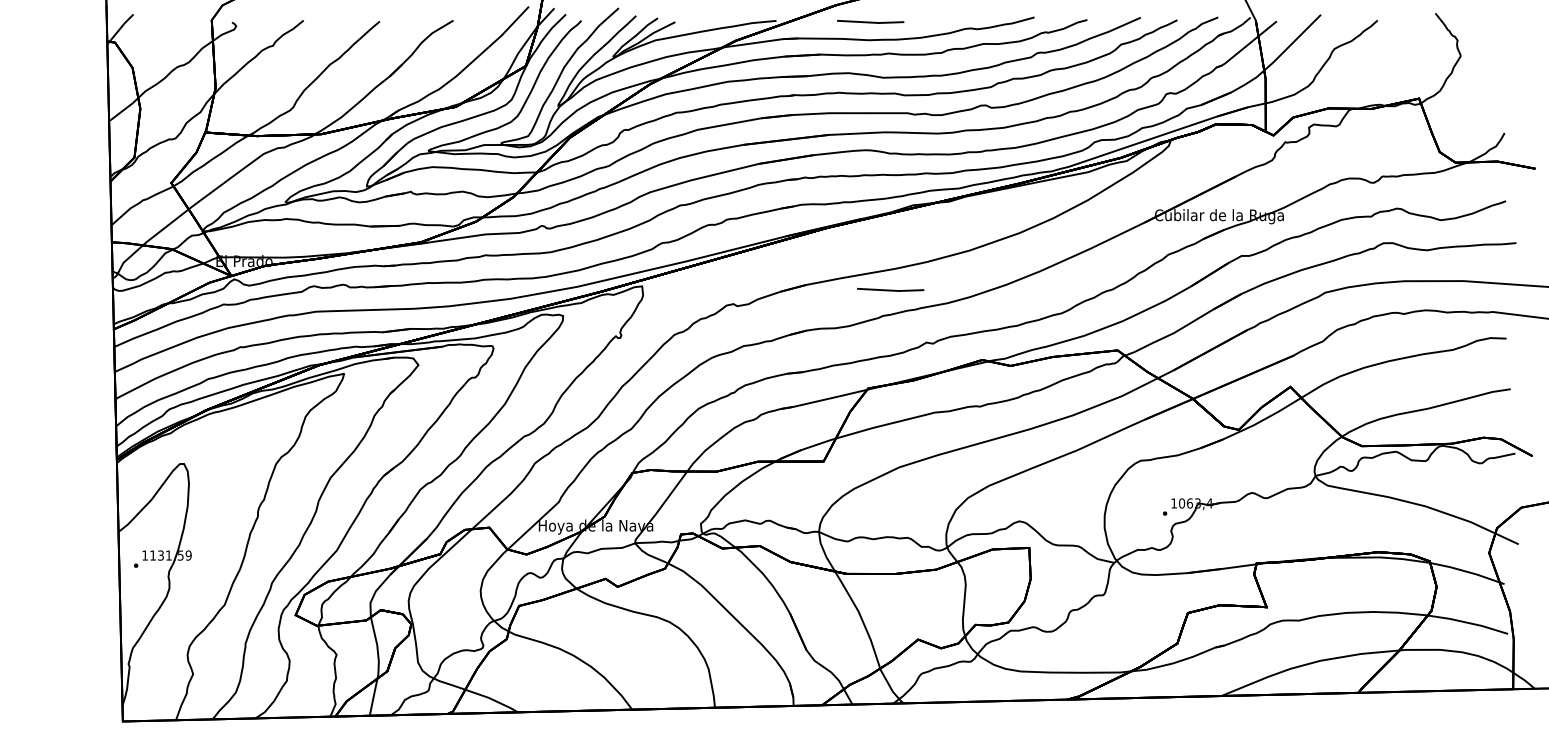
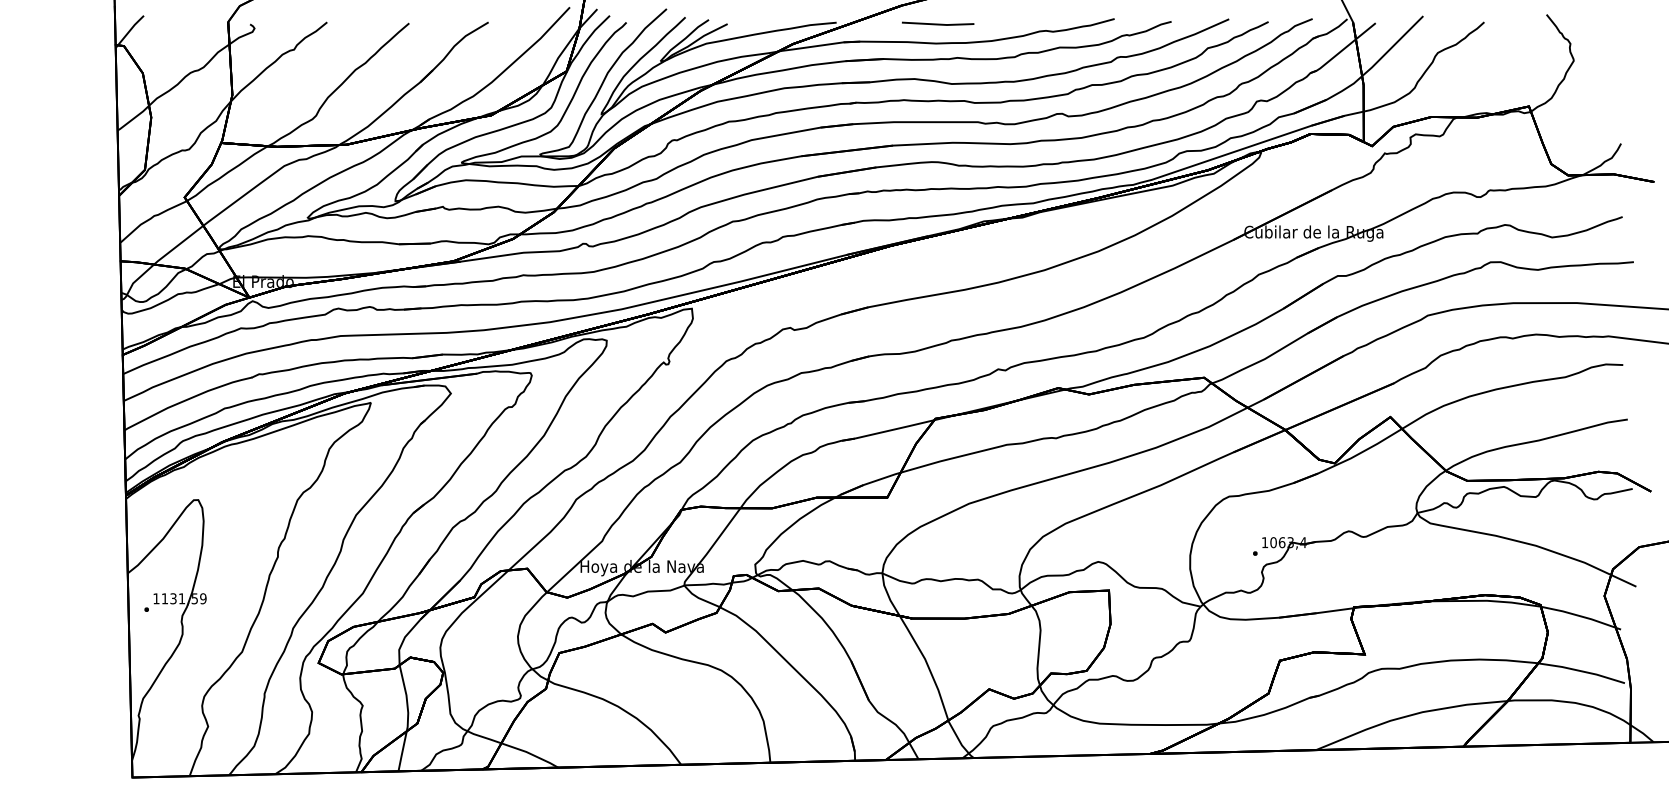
line: (890, 289) -> (959, 312), removed

